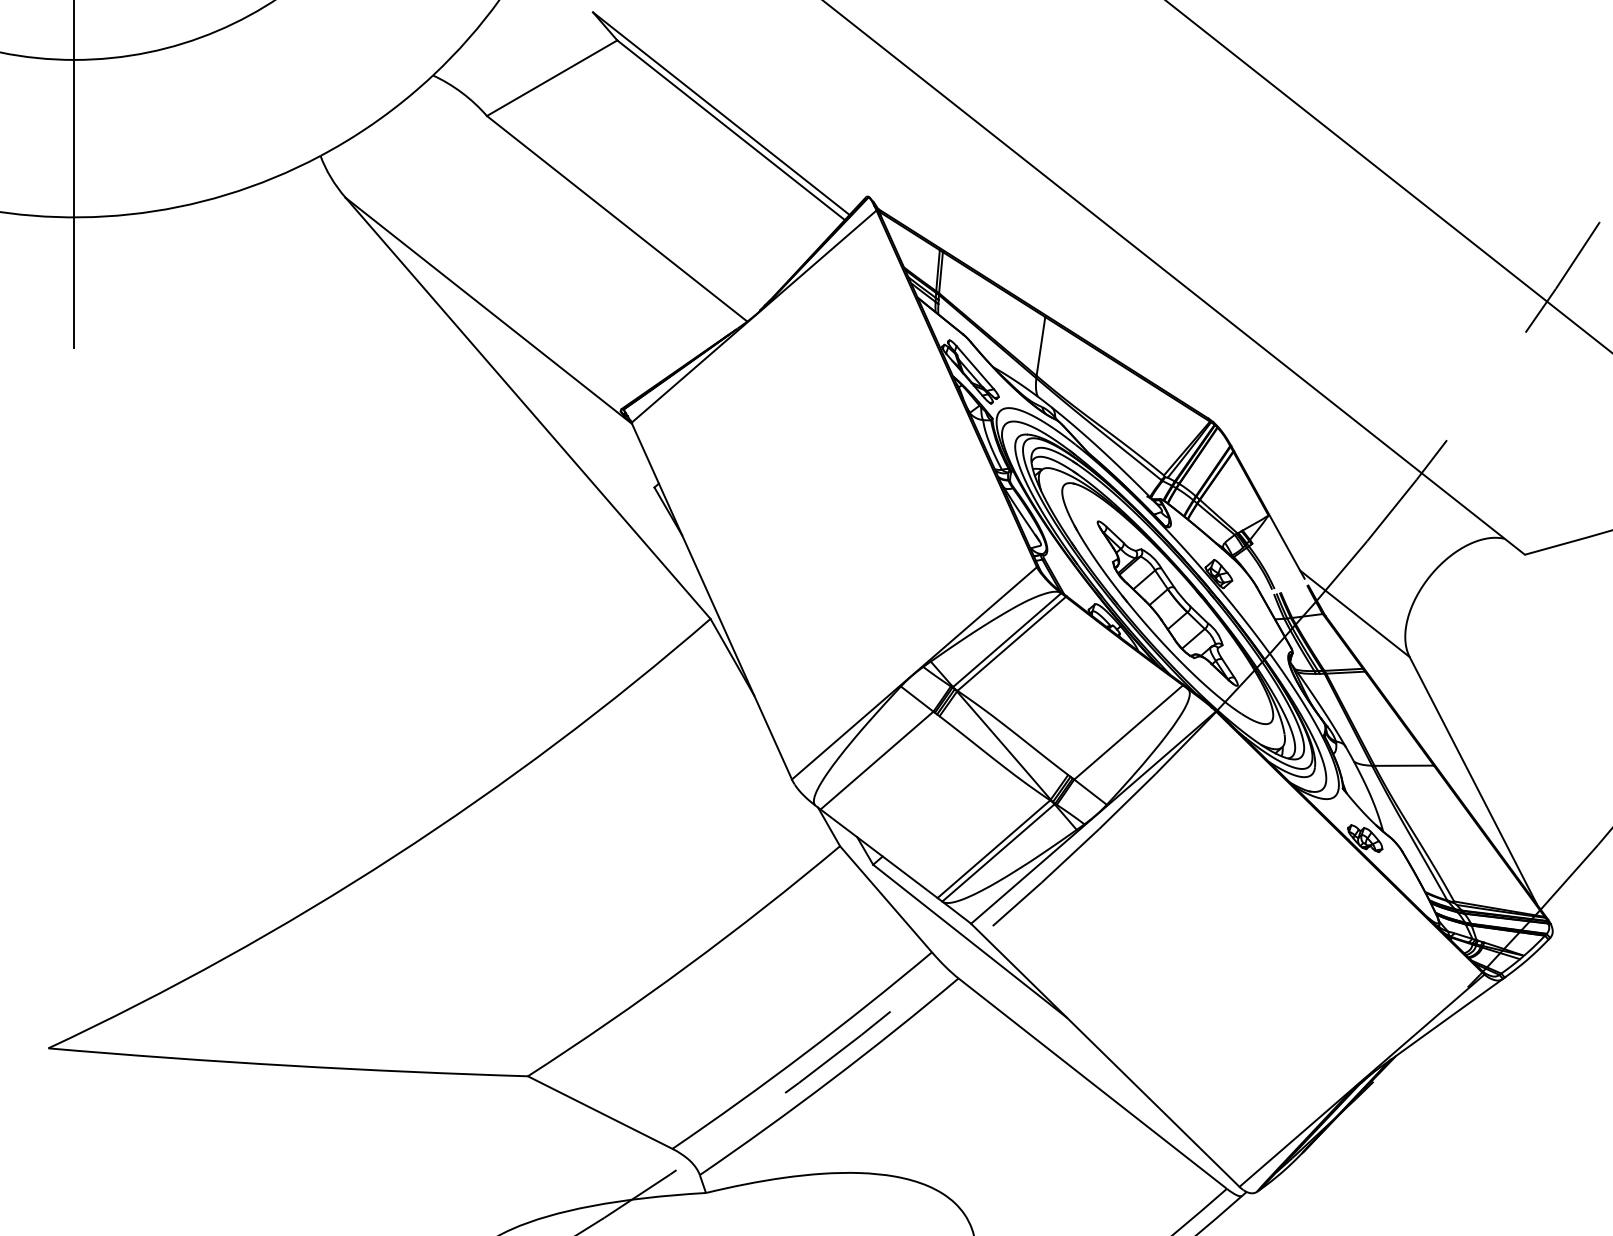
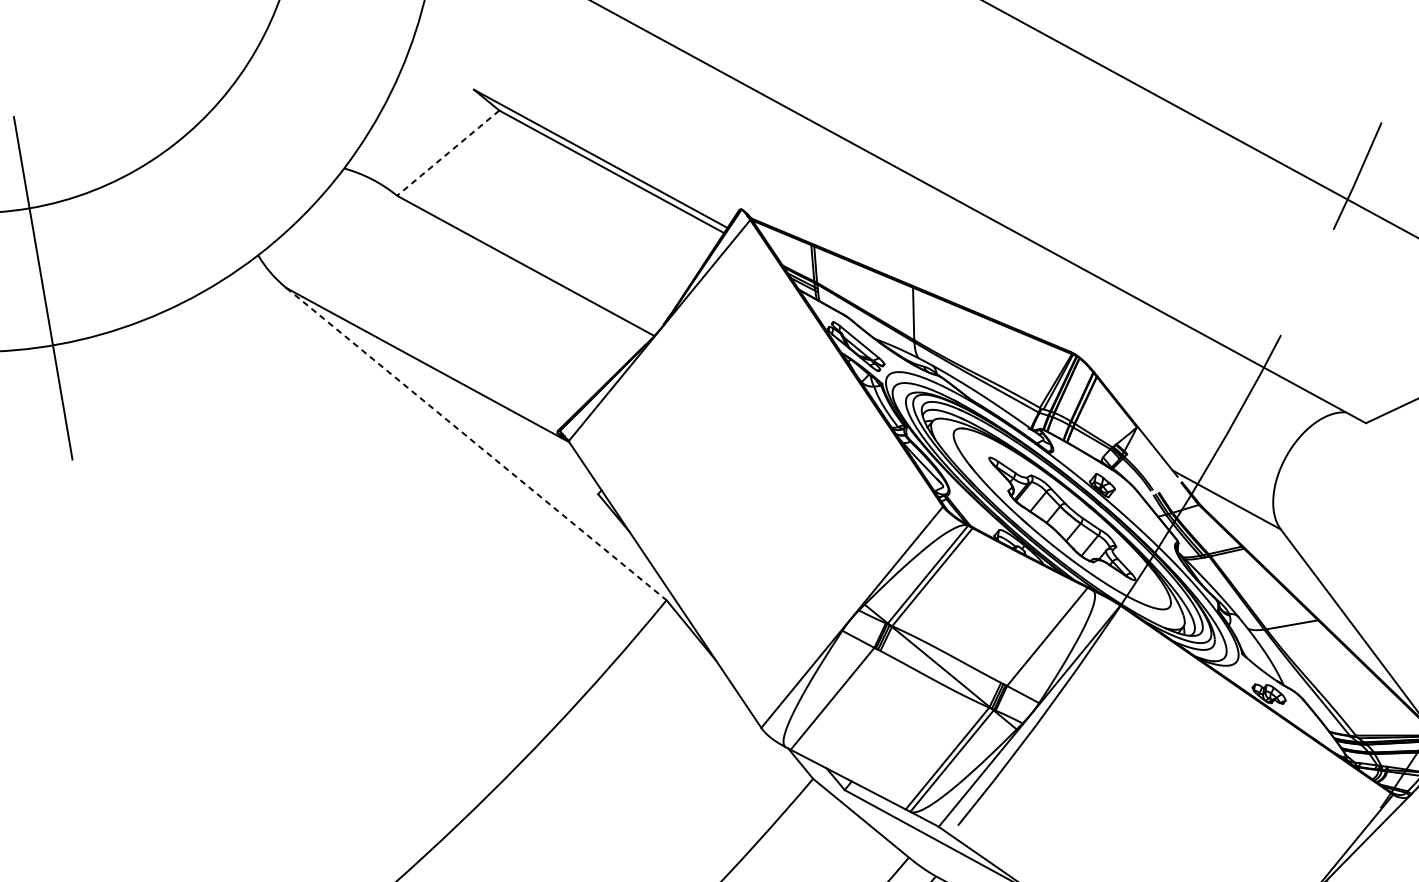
line: (551, 78) -> (447, 153), solid -> dashed
line: (528, 408) -> (476, 444), solid -> dashed

